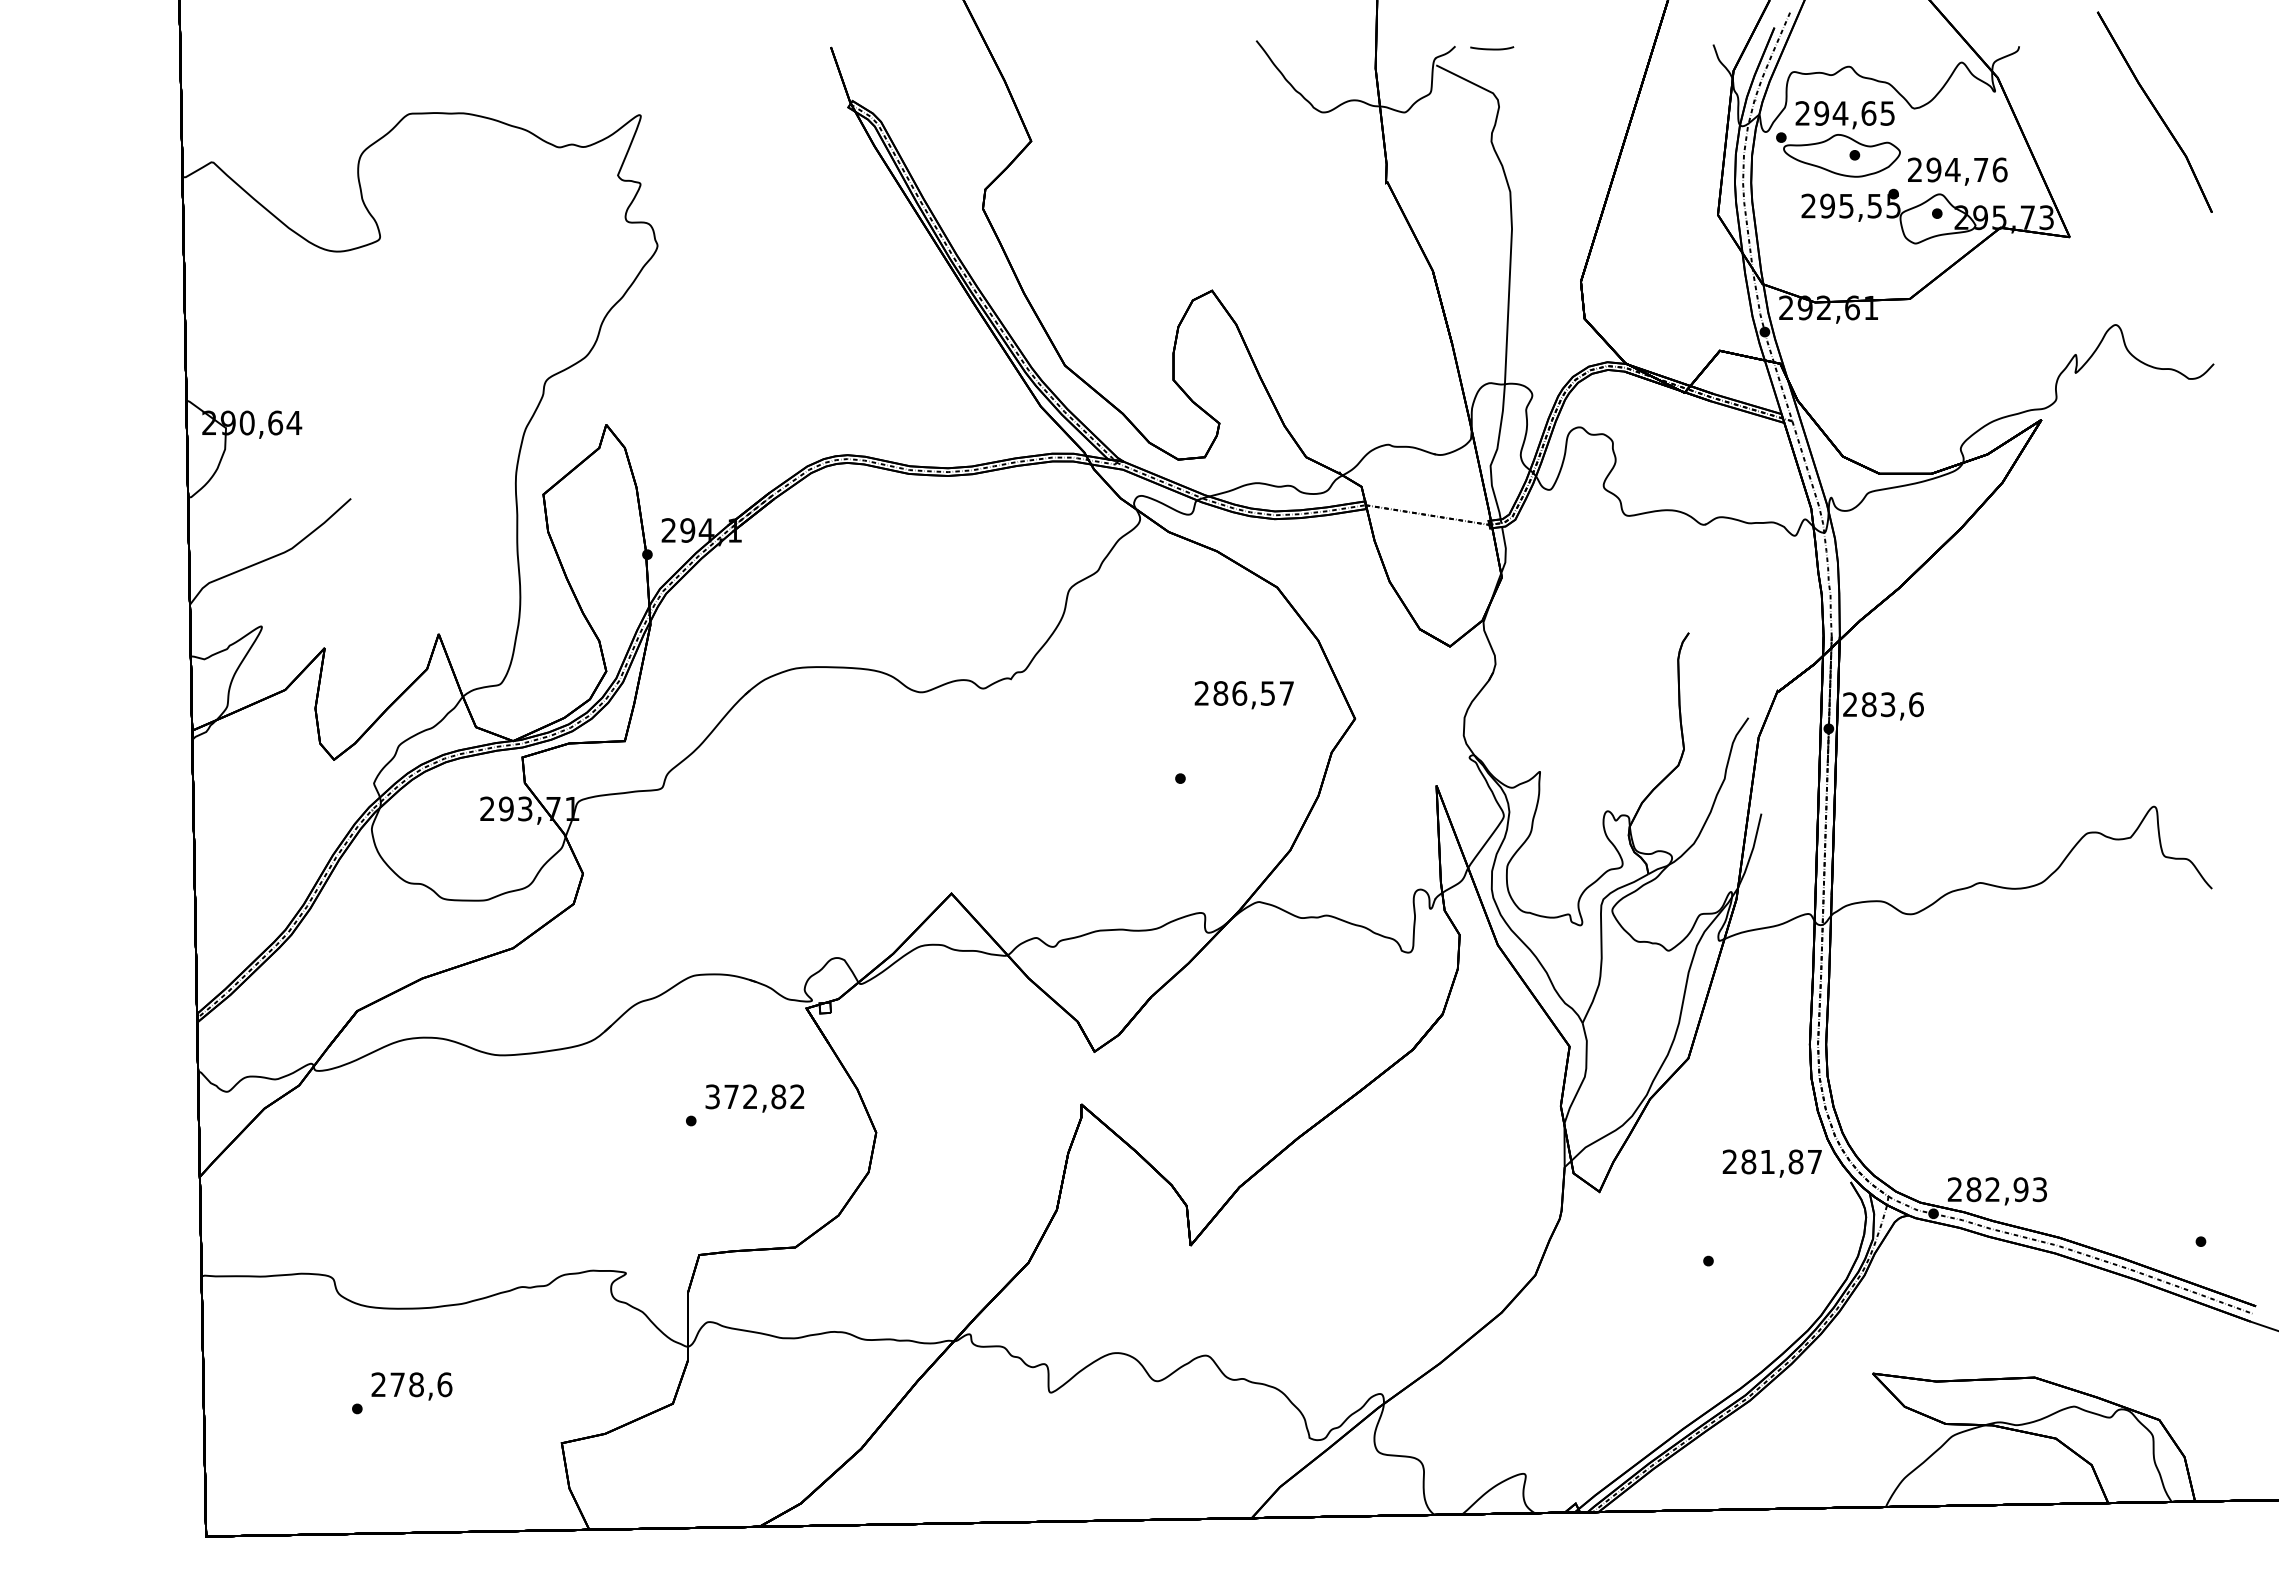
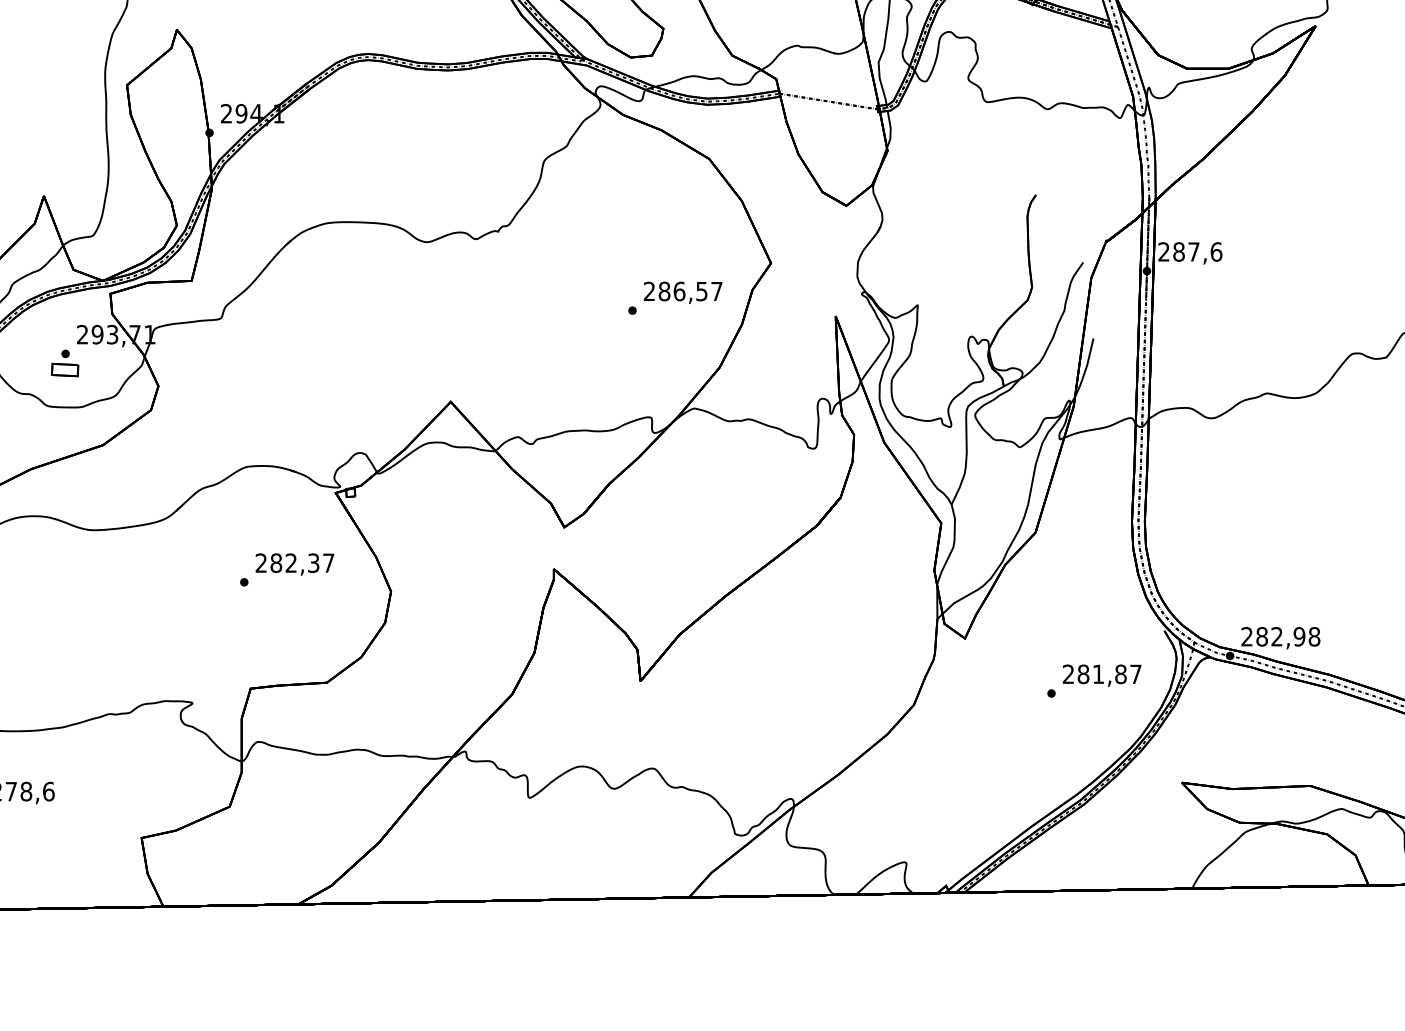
text: (1243, 695) -> (682, 293), moved
text: (1888, 704) -> (1194, 251), 283,6 -> 287,6
part: (464, 844) -> (64, 362), added
text: (754, 1096) -> (294, 562), 372,82 -> 282,37
text: (1771, 1163) -> (1101, 675), moved
text: (2039, 1189) -> (1314, 636), 282,93 -> 282,98

